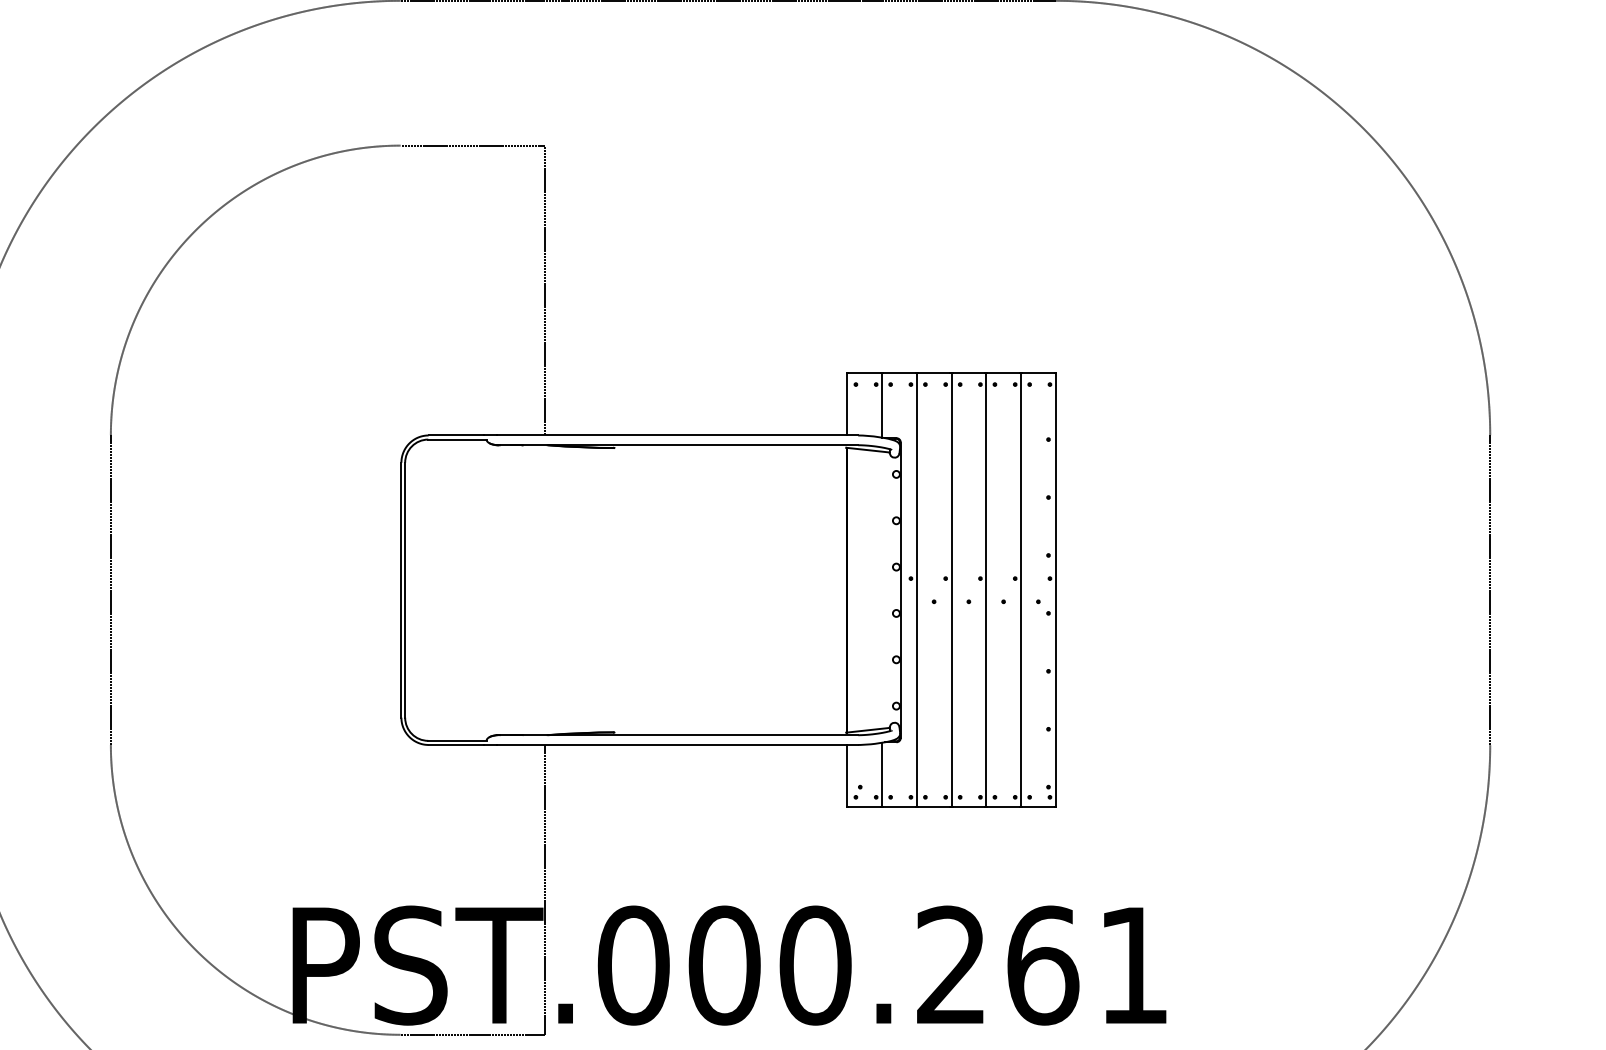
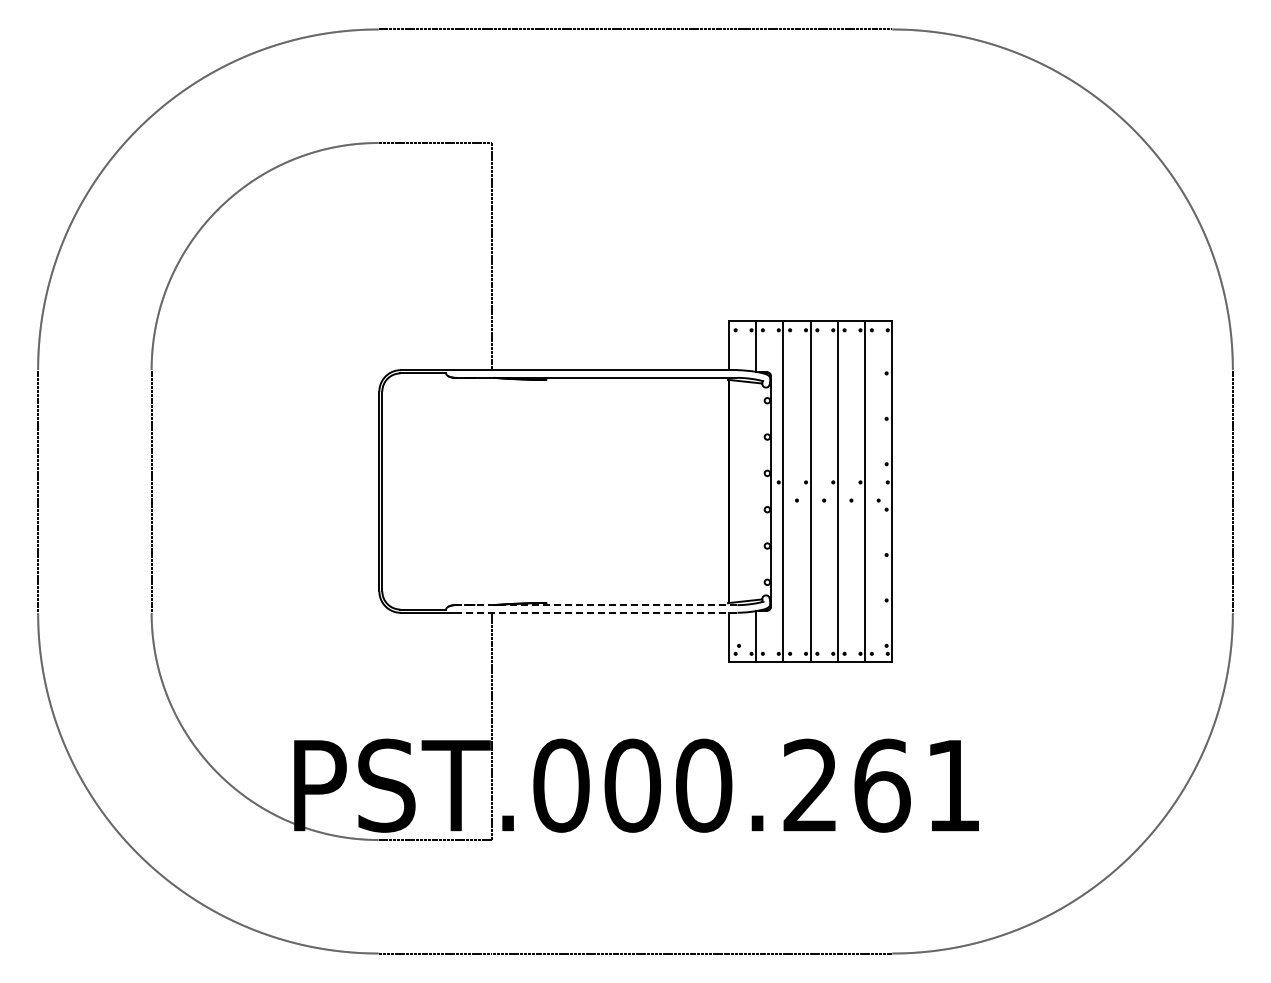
line: (677, 735) -> (595, 605), solid -> dashed
line: (677, 744) -> (595, 612), solid -> dashed

